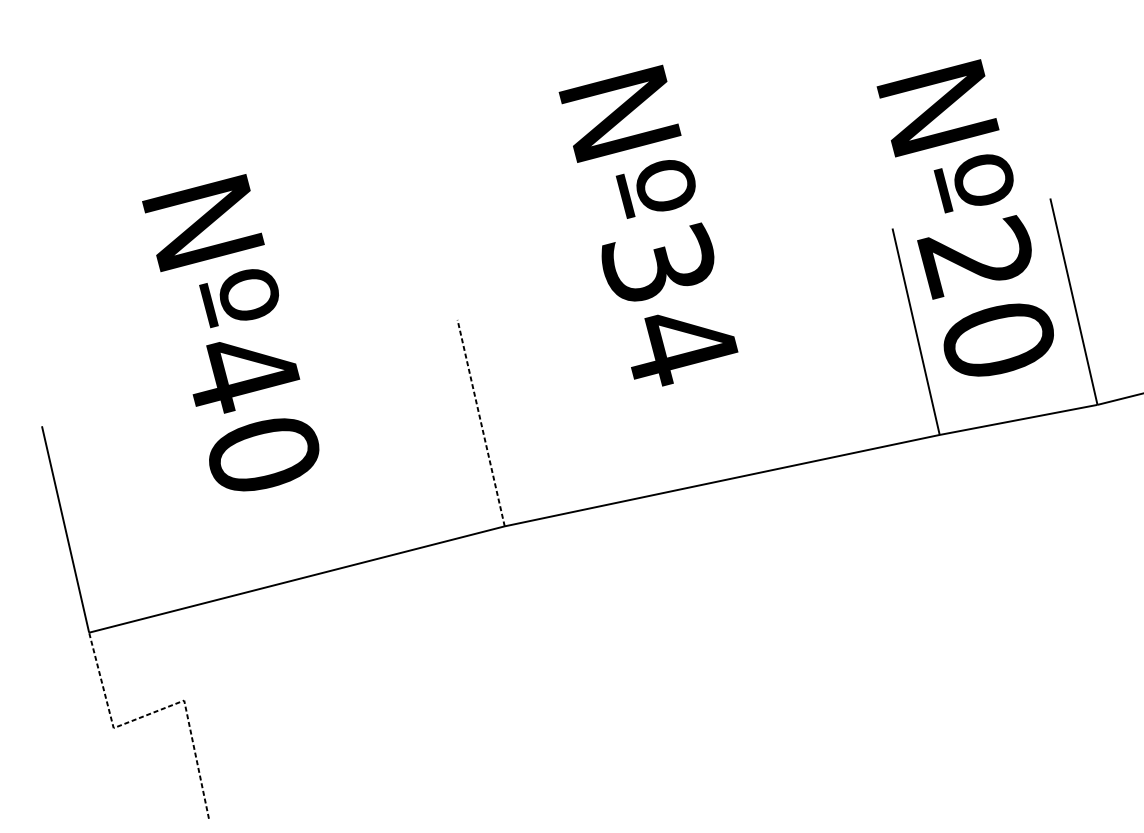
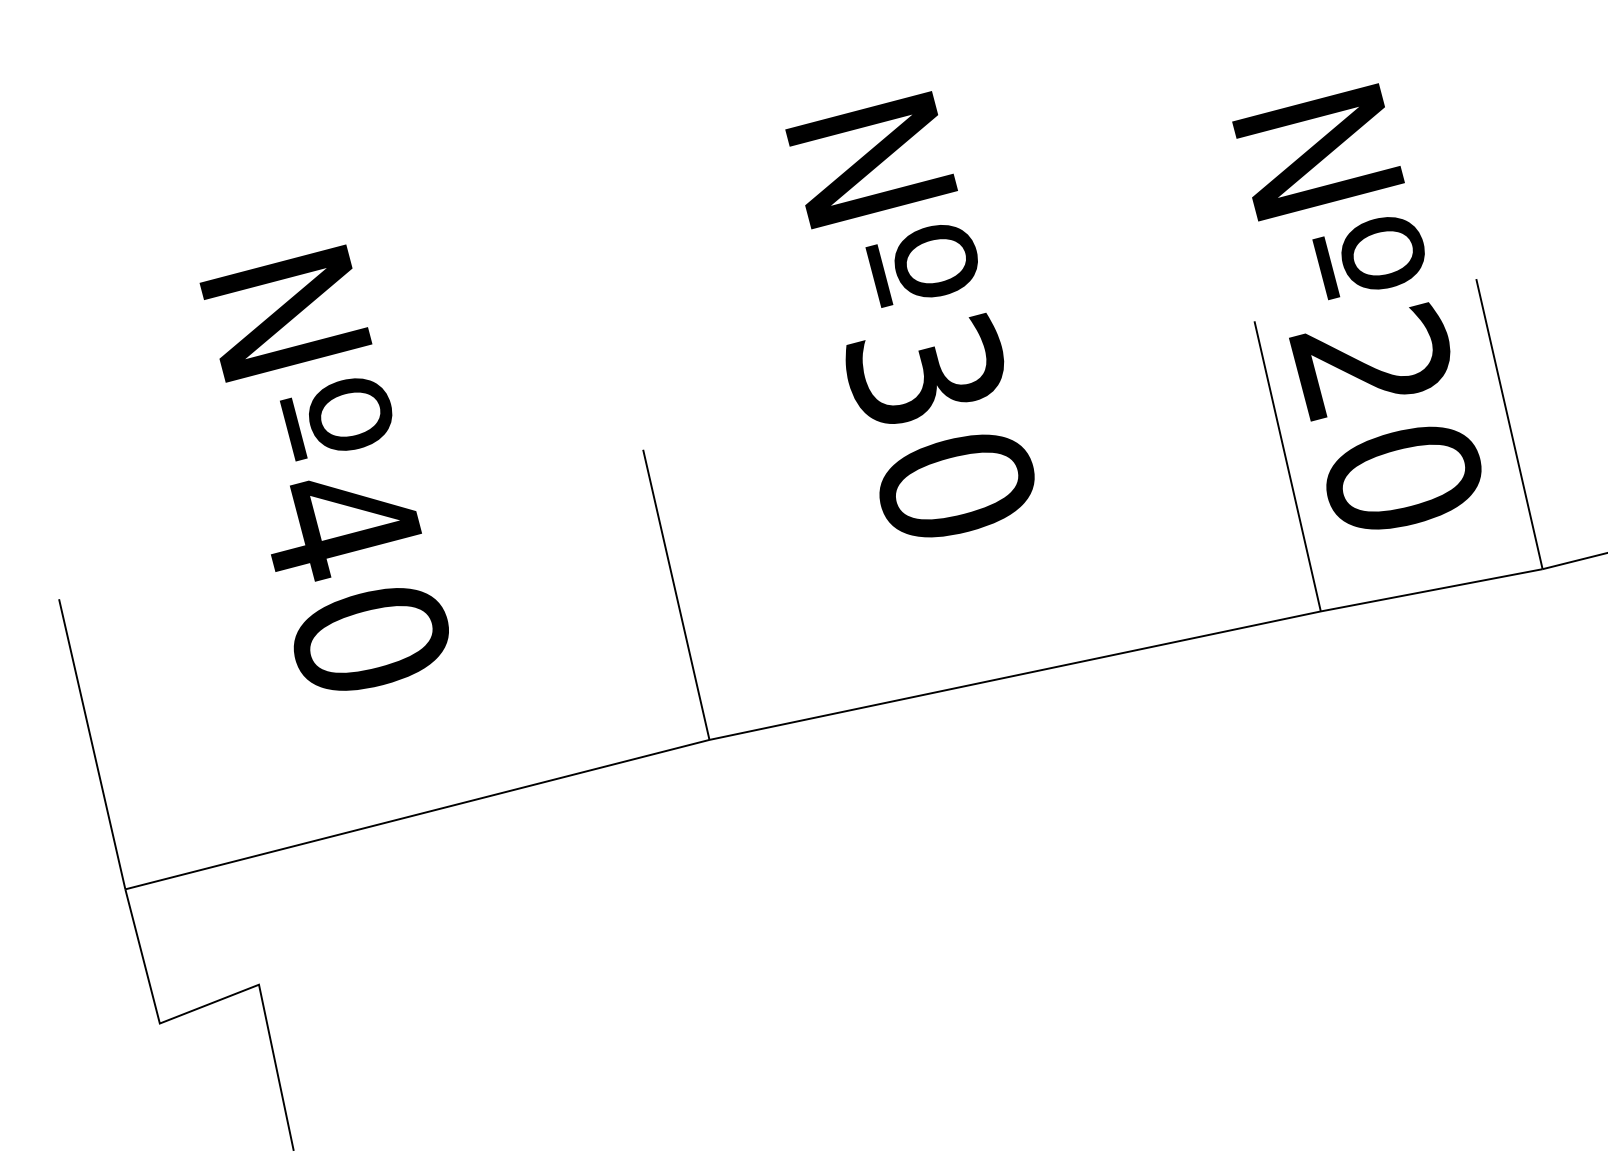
text: (681, 347) -> (958, 488), Nº34 -> Nº30
line: (481, 422) -> (676, 594), dashed -> solid
line: (158, 710) -> (223, 998), dashed -> solid

